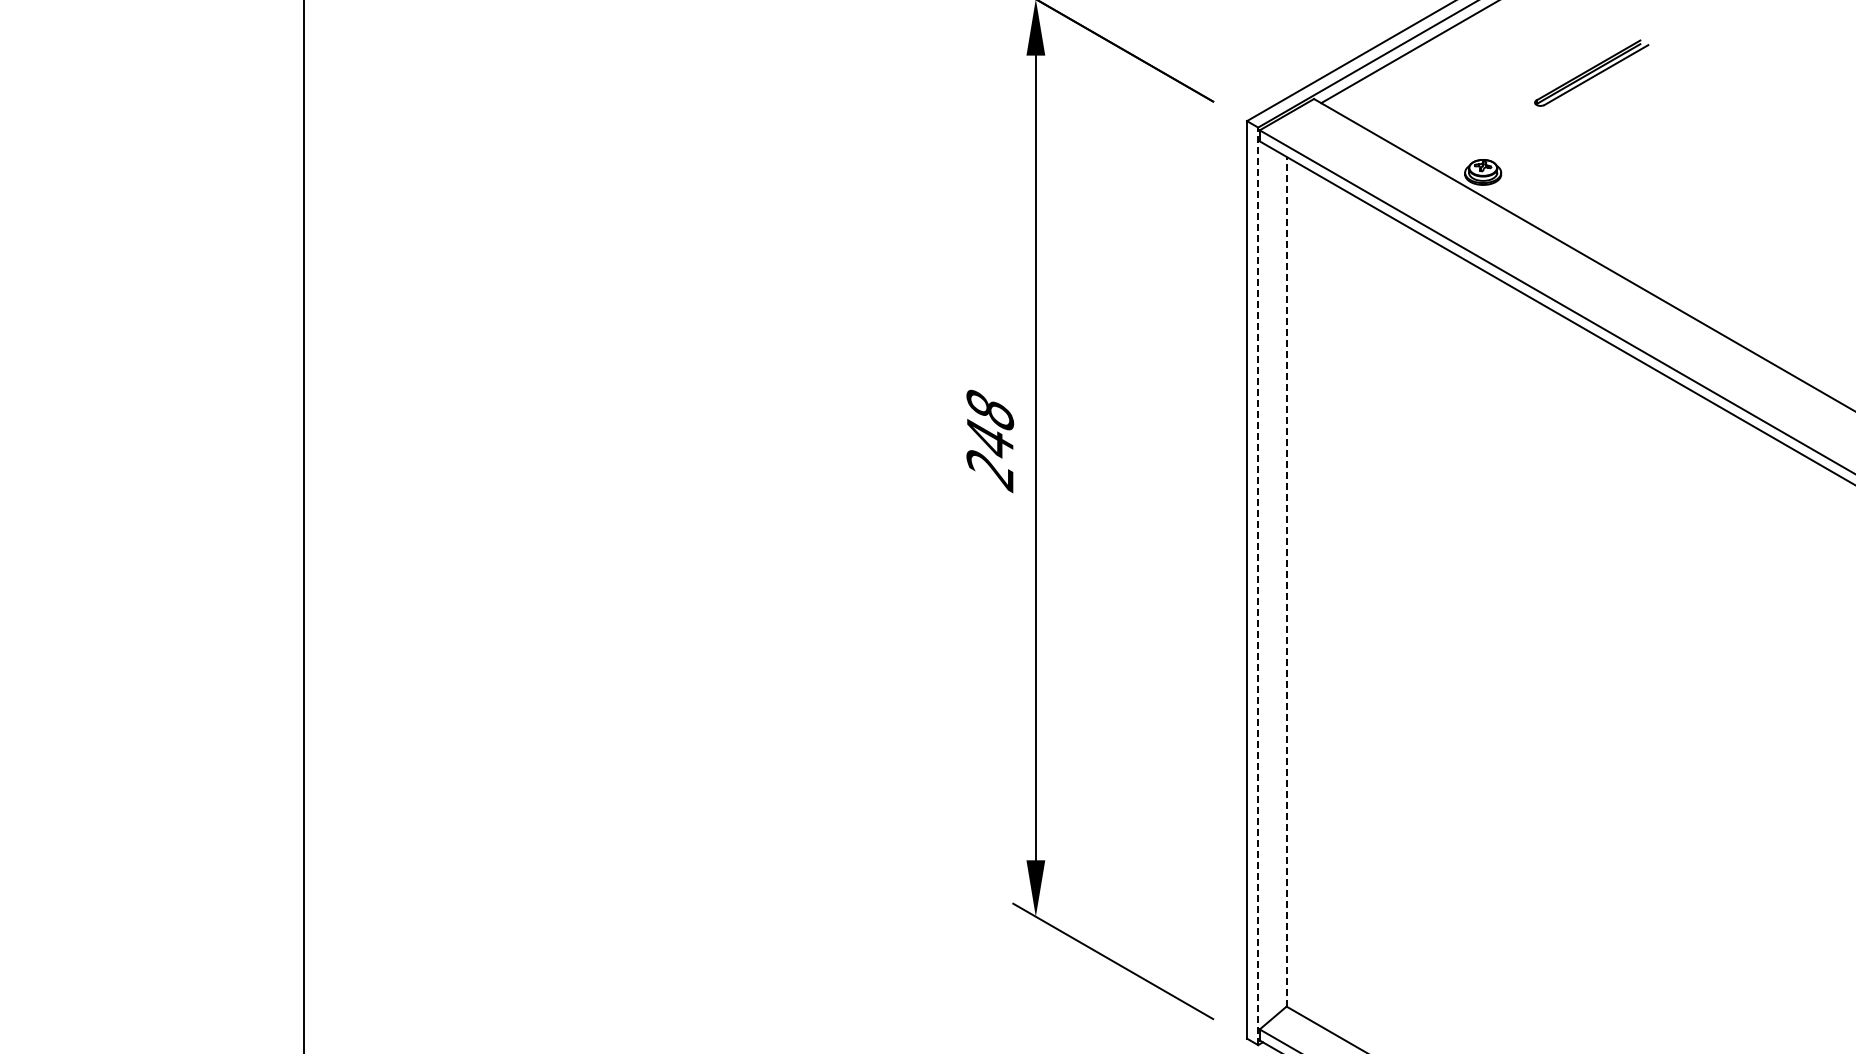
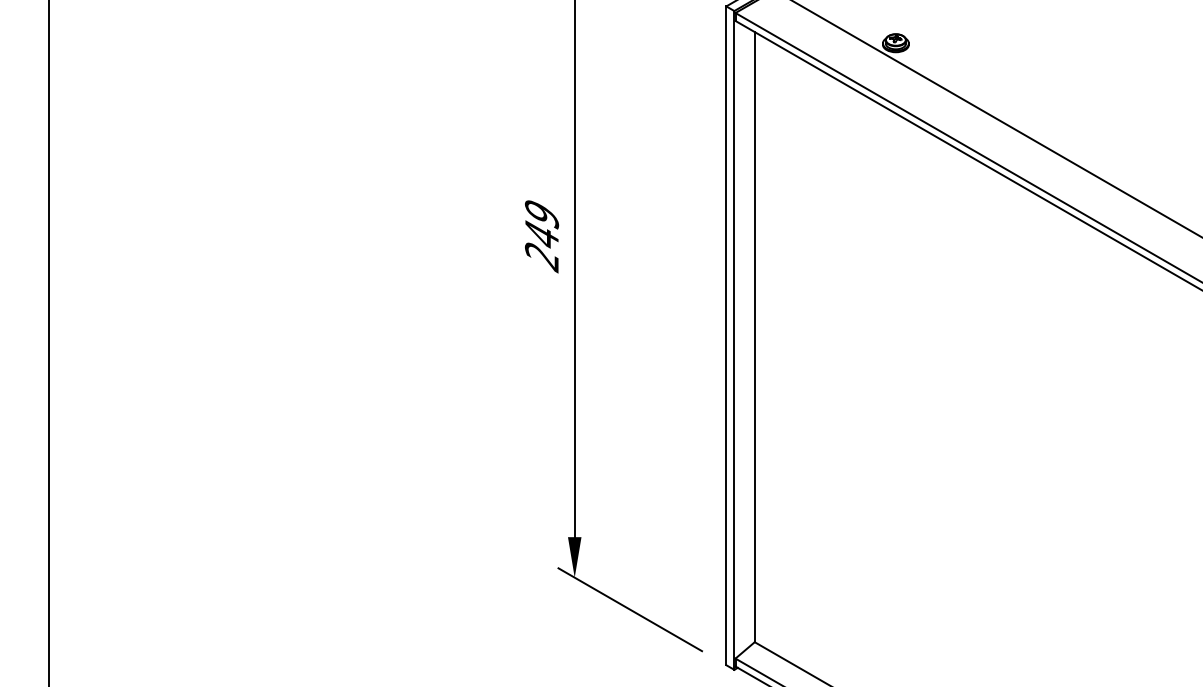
text: (990, 410) -> (542, 214), 248 -> 249
line: (1286, 581) -> (754, 336), dashed -> solid
line: (1258, 586) -> (734, 340), dashed -> solid

